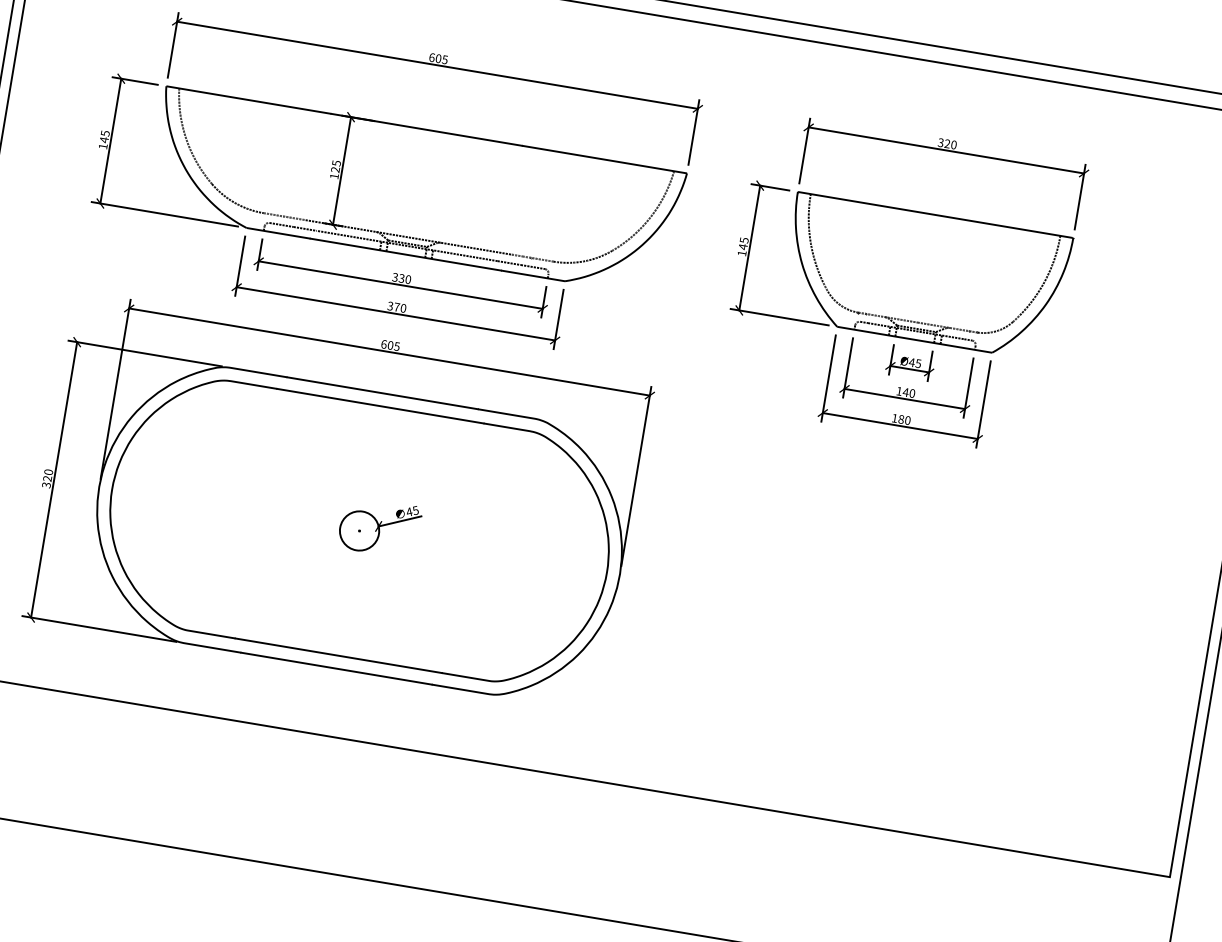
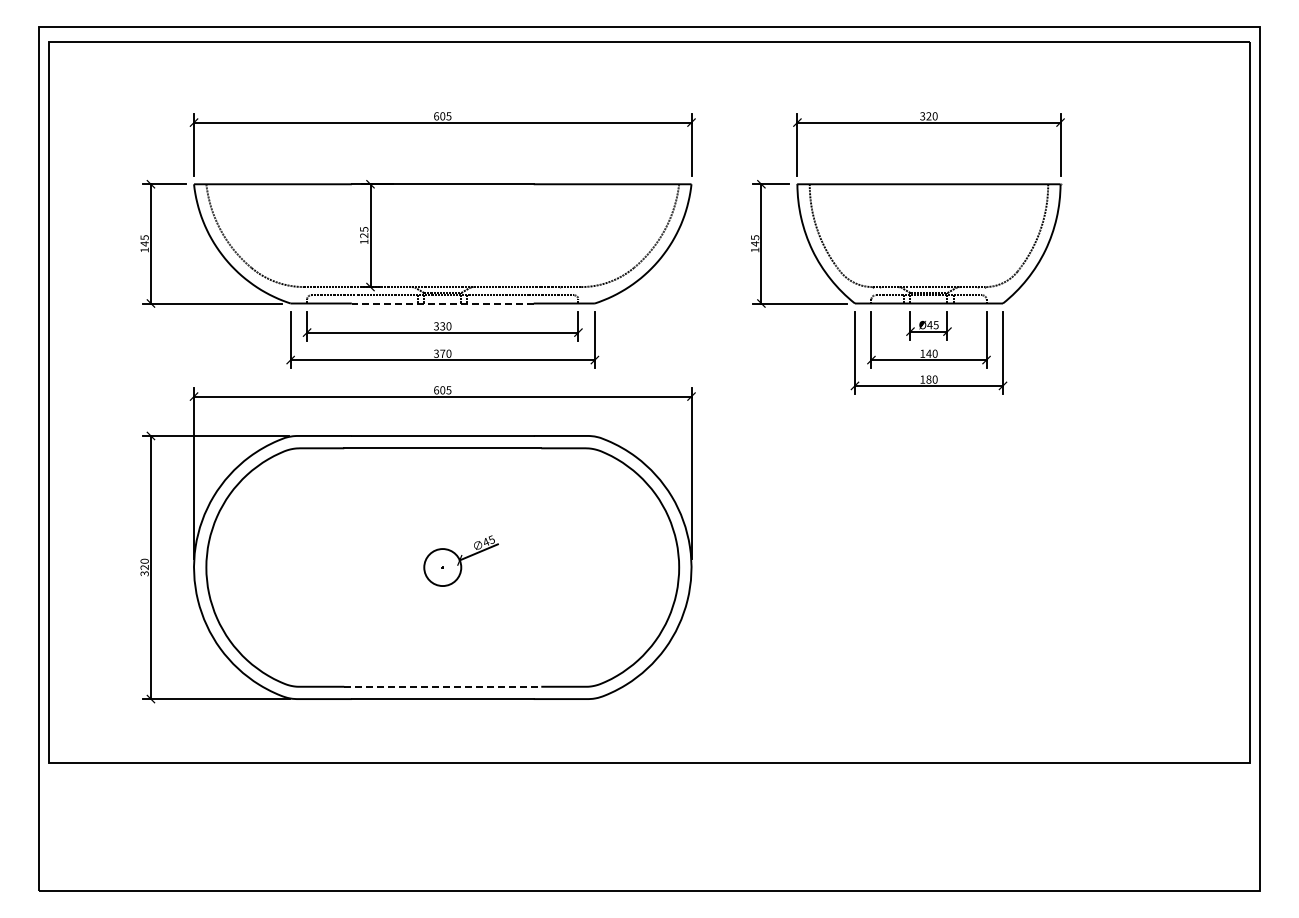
line: (405, 254) -> (442, 303), solid -> dashed
line: (338, 655) -> (442, 686), solid -> dashed

